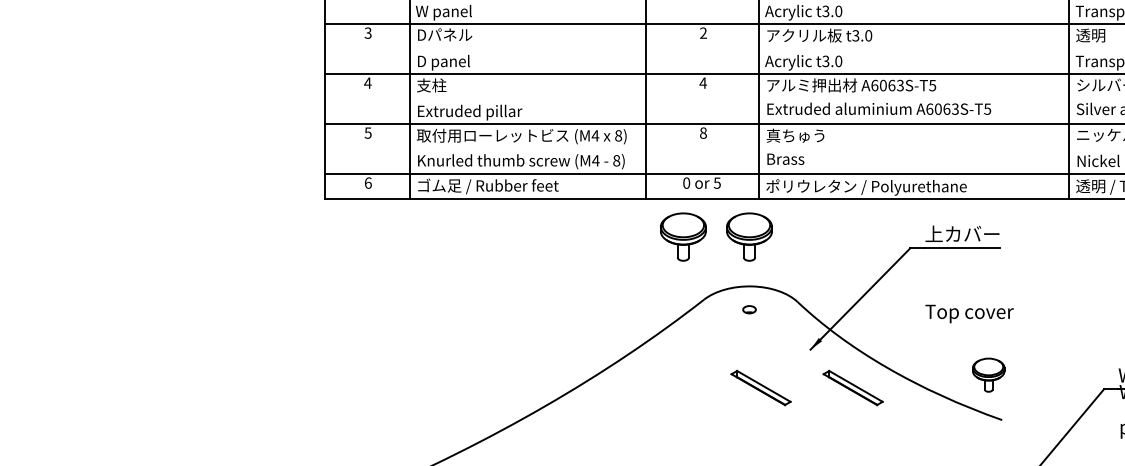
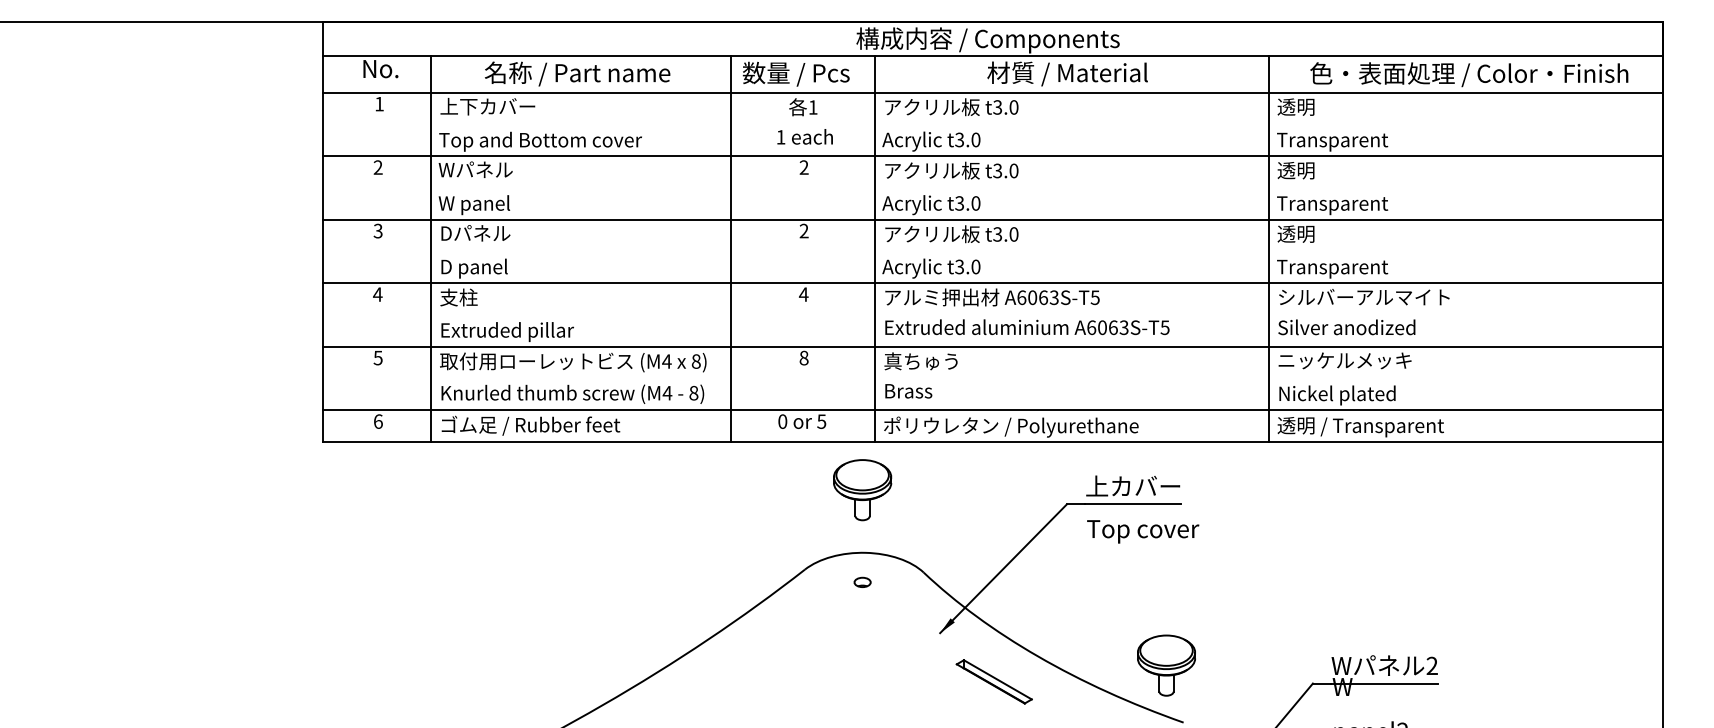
part: (683, 237) -> (778, 490), removed
text: (969, 313) -> (1143, 531), moved
part: (988, 375) -> (1166, 665), size x1.43
part: (760, 387) -> (876, 681), removed

